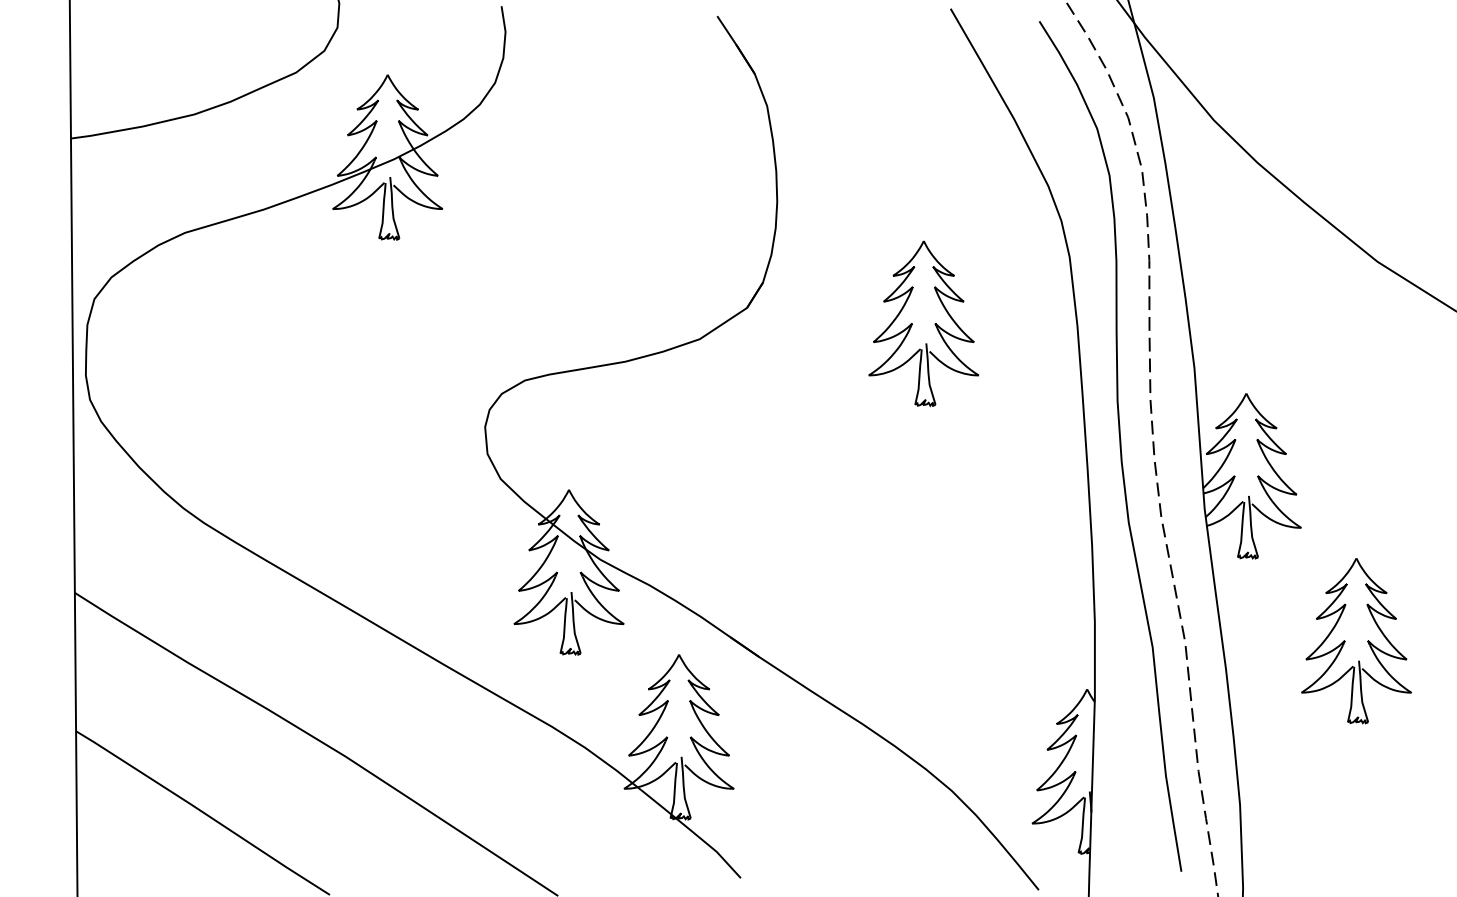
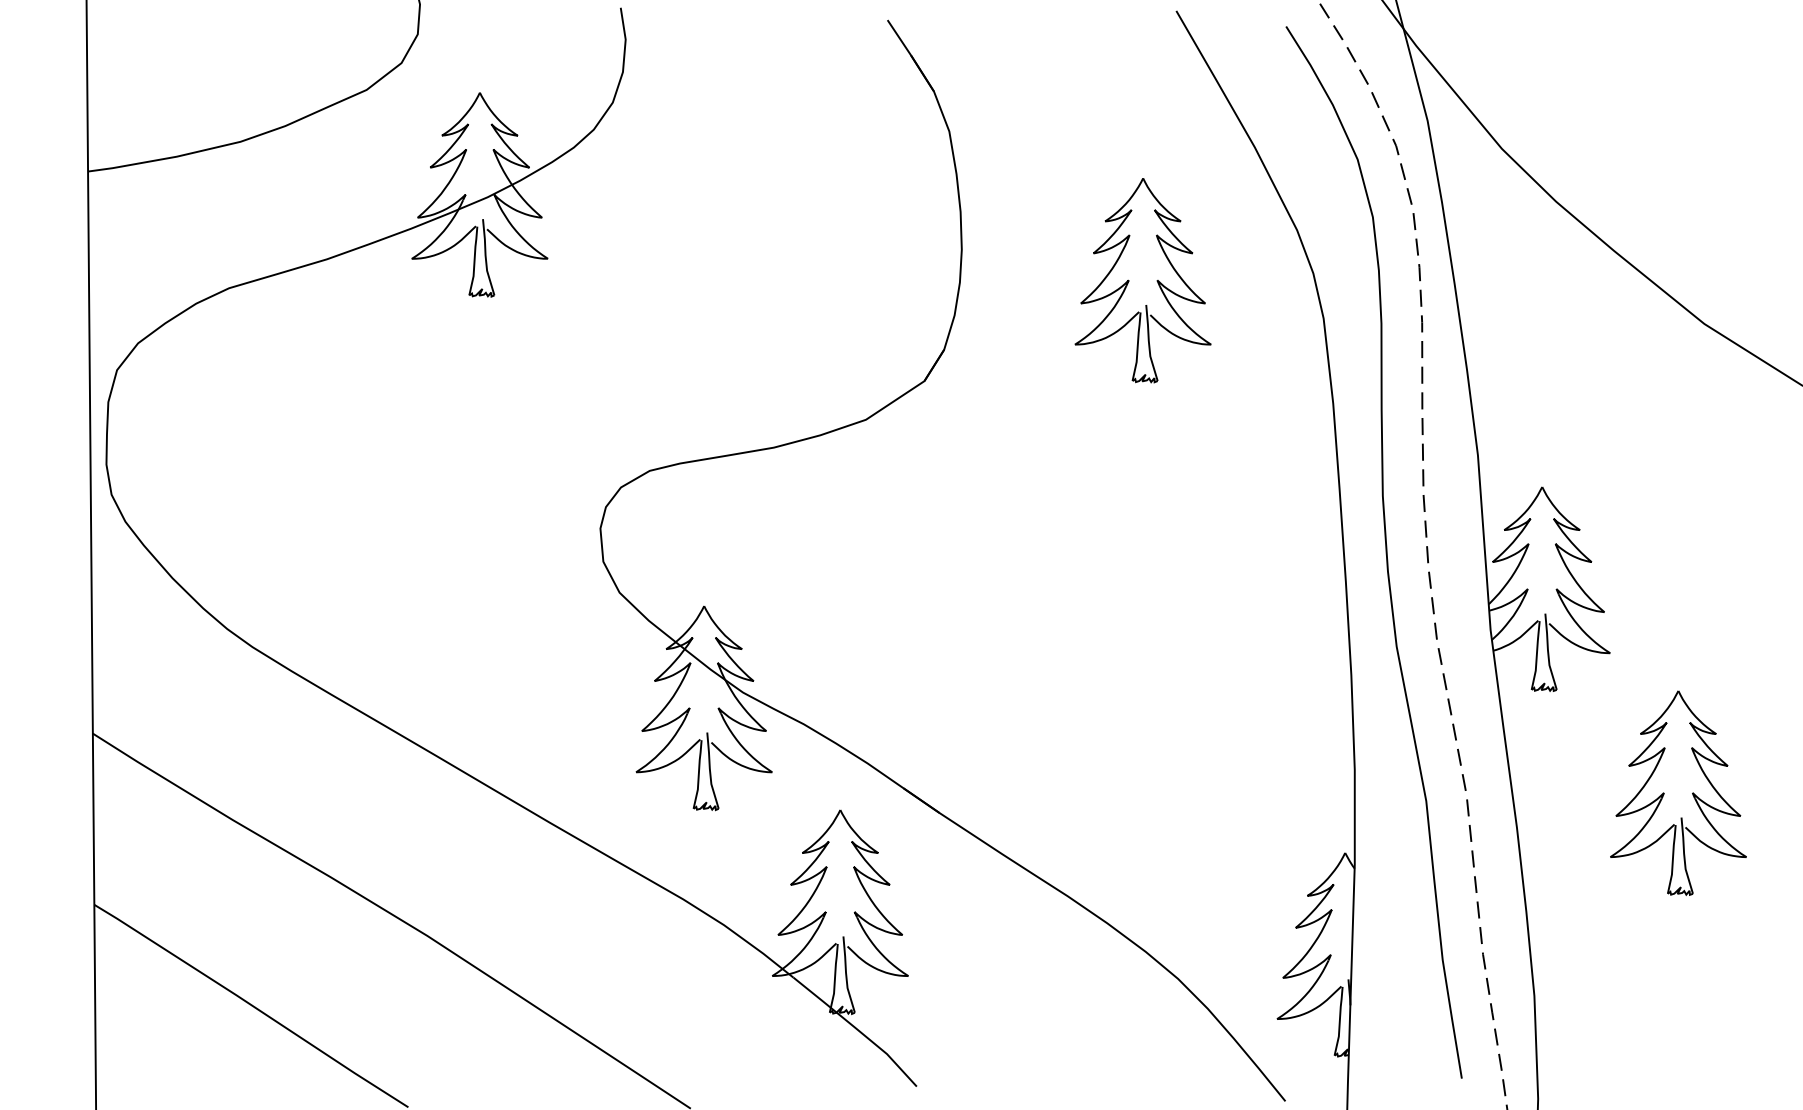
part: (912, 323) -> (1129, 280), moved

